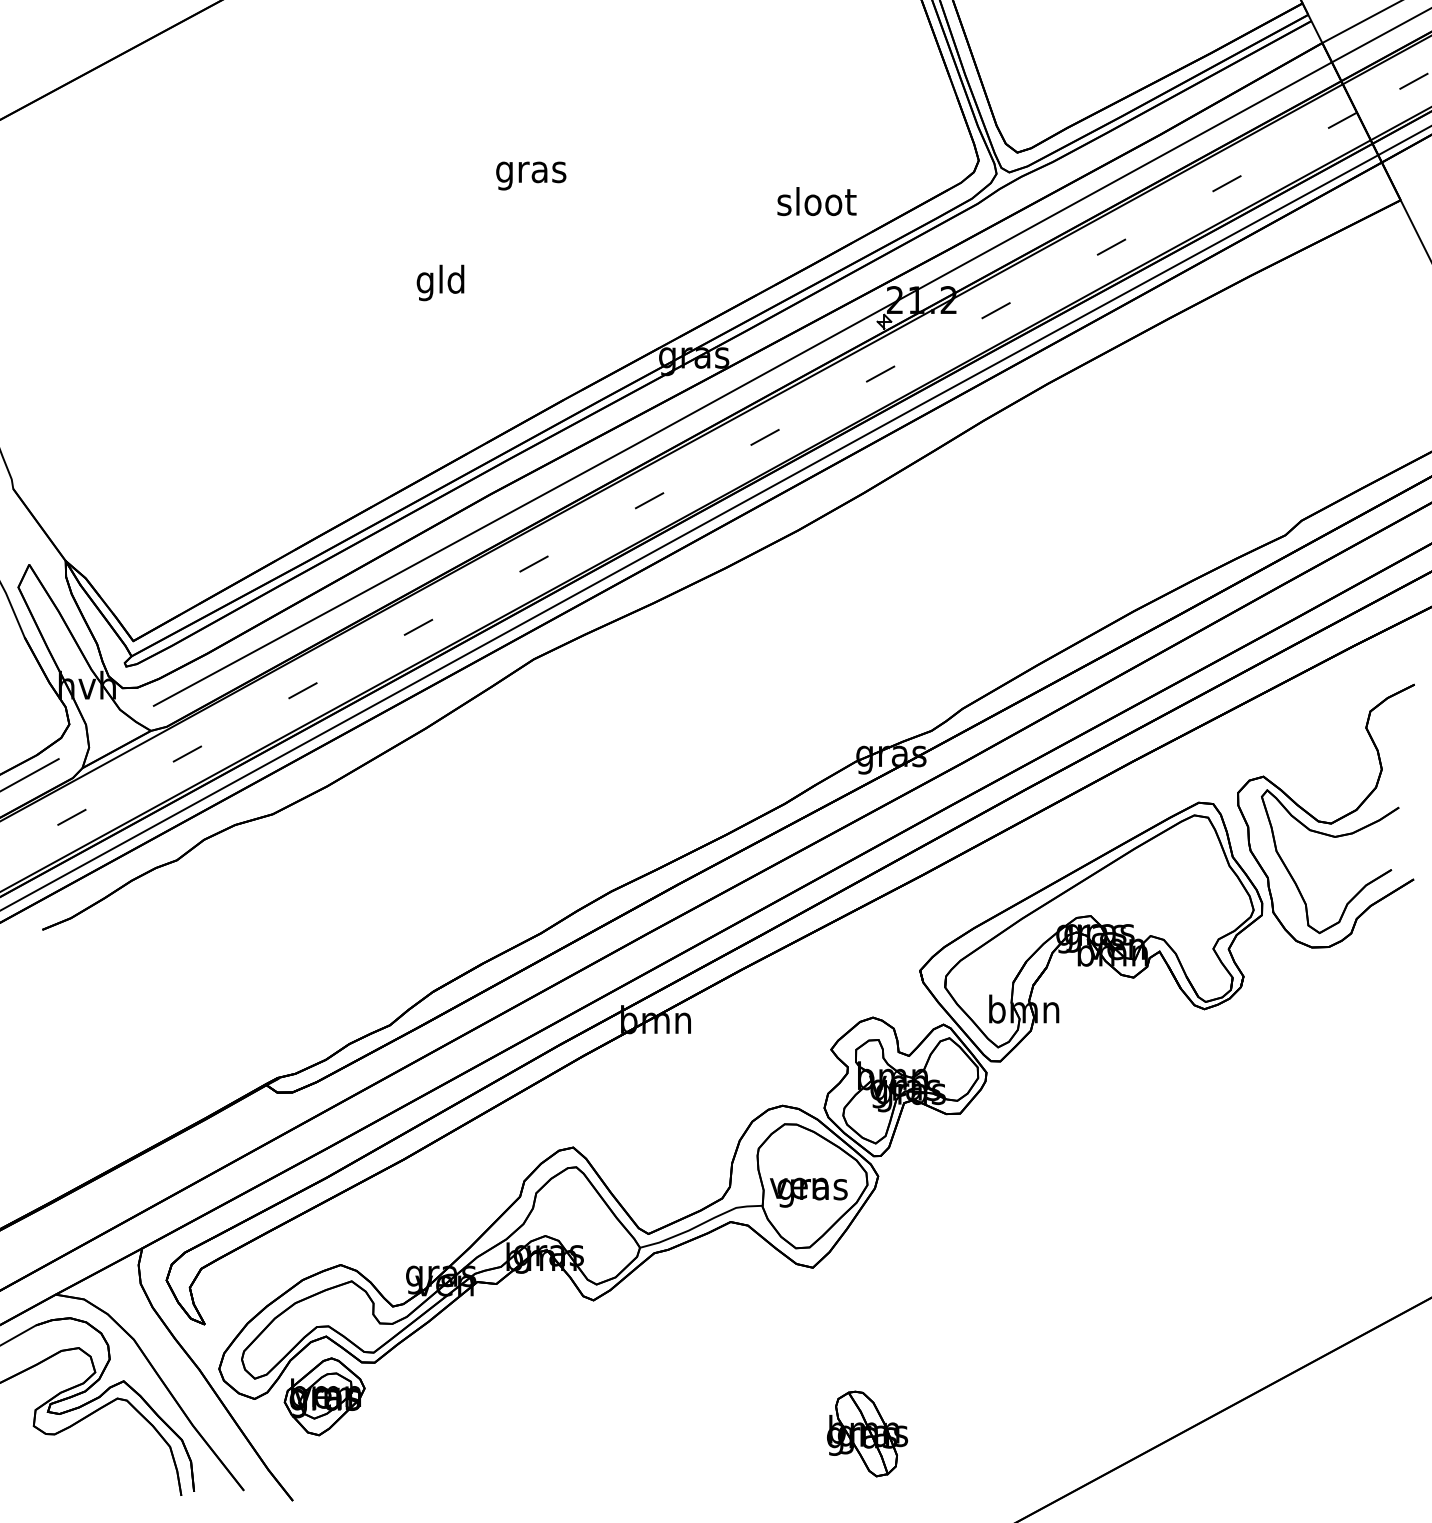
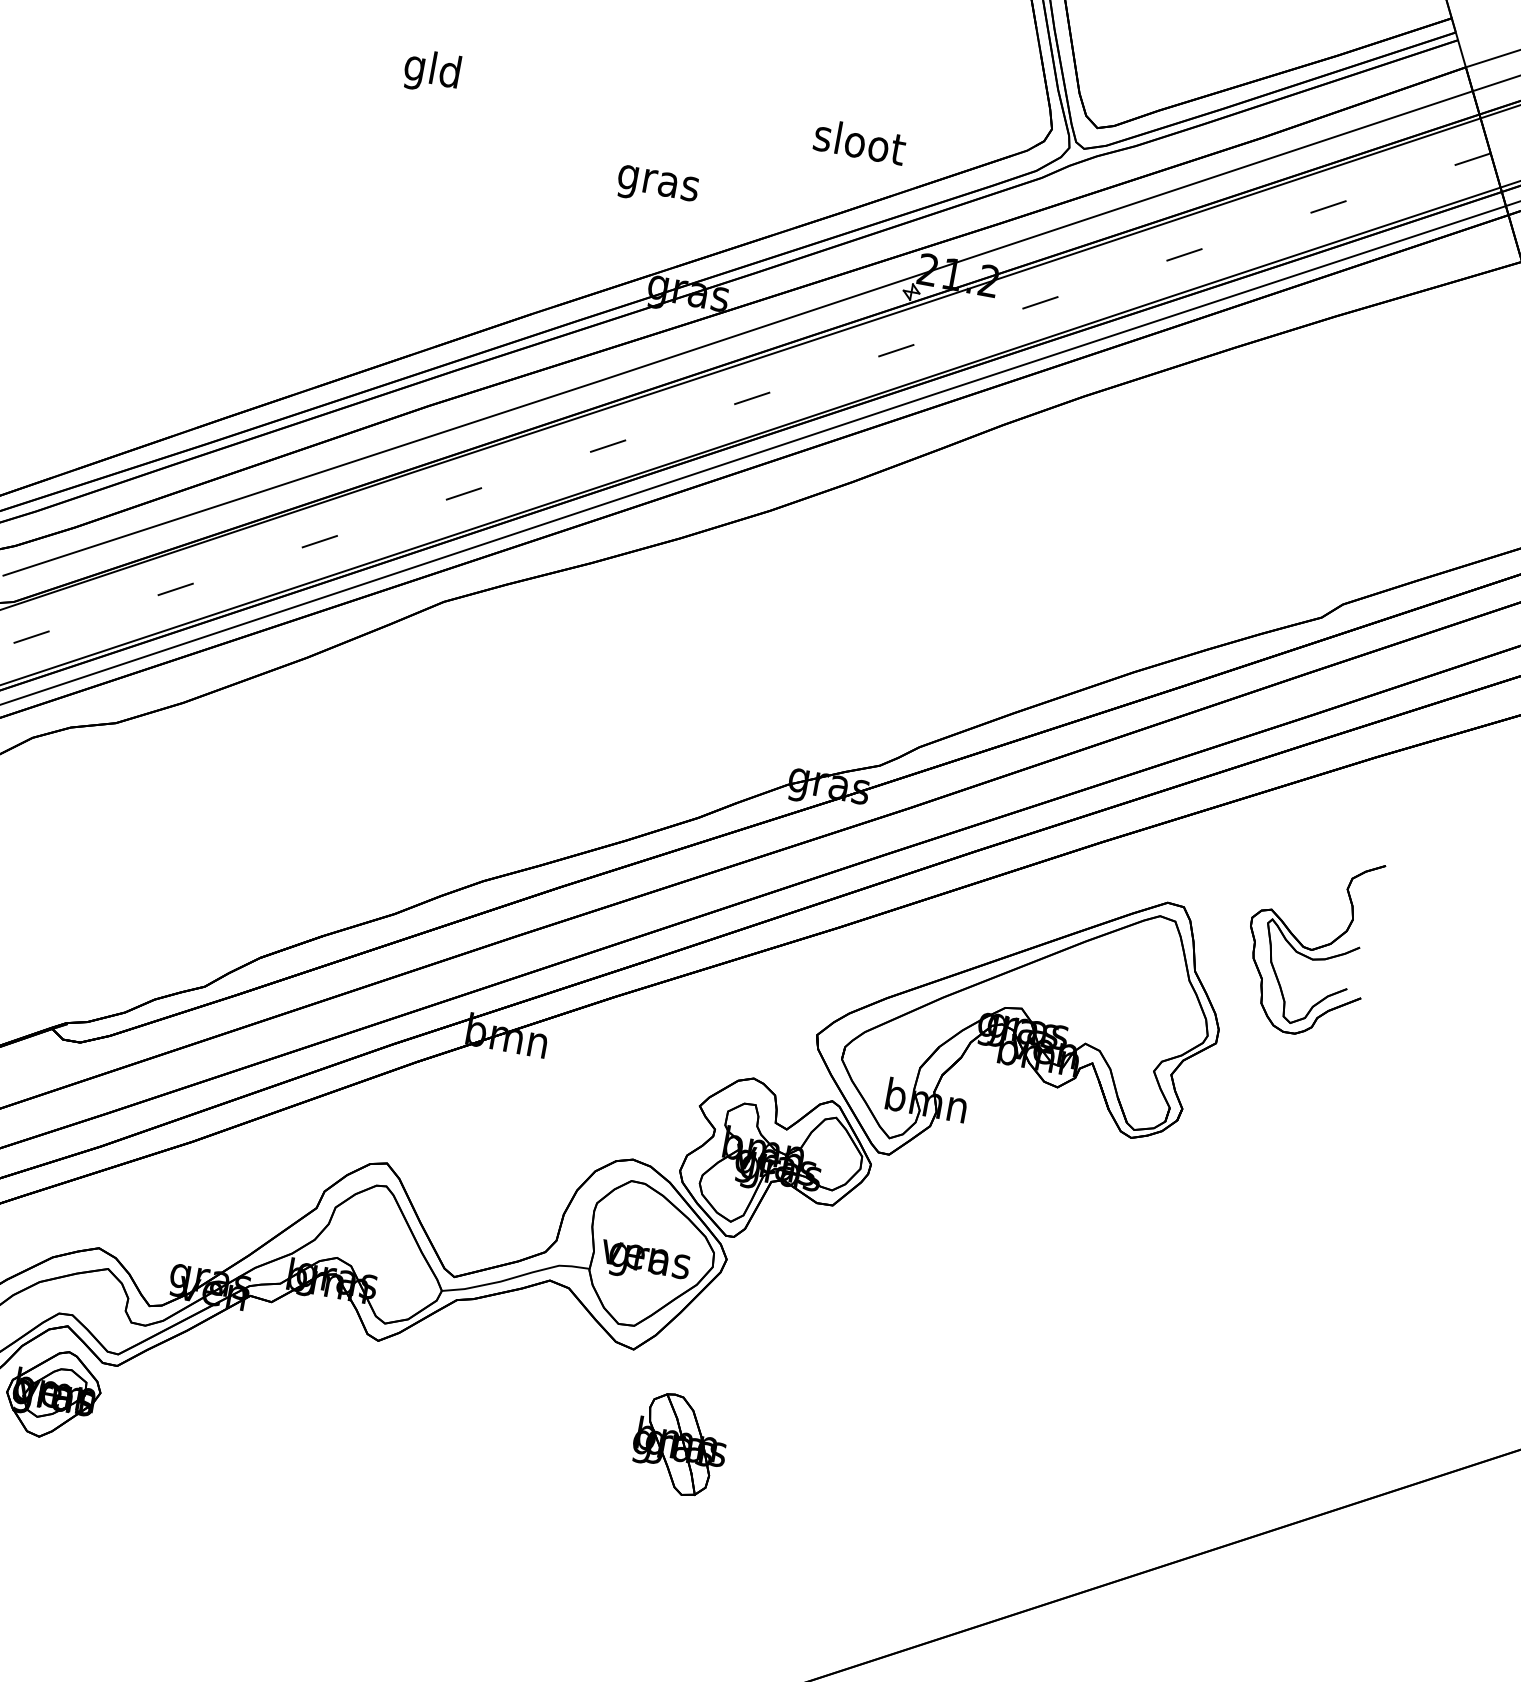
text: (531, 175) -> (657, 186), moved
text: (440, 282) -> (431, 71), moved
part: (1325, 815) -> (1308, 943), size x0.6
part: (867, 1433) -> (680, 1444), moved

